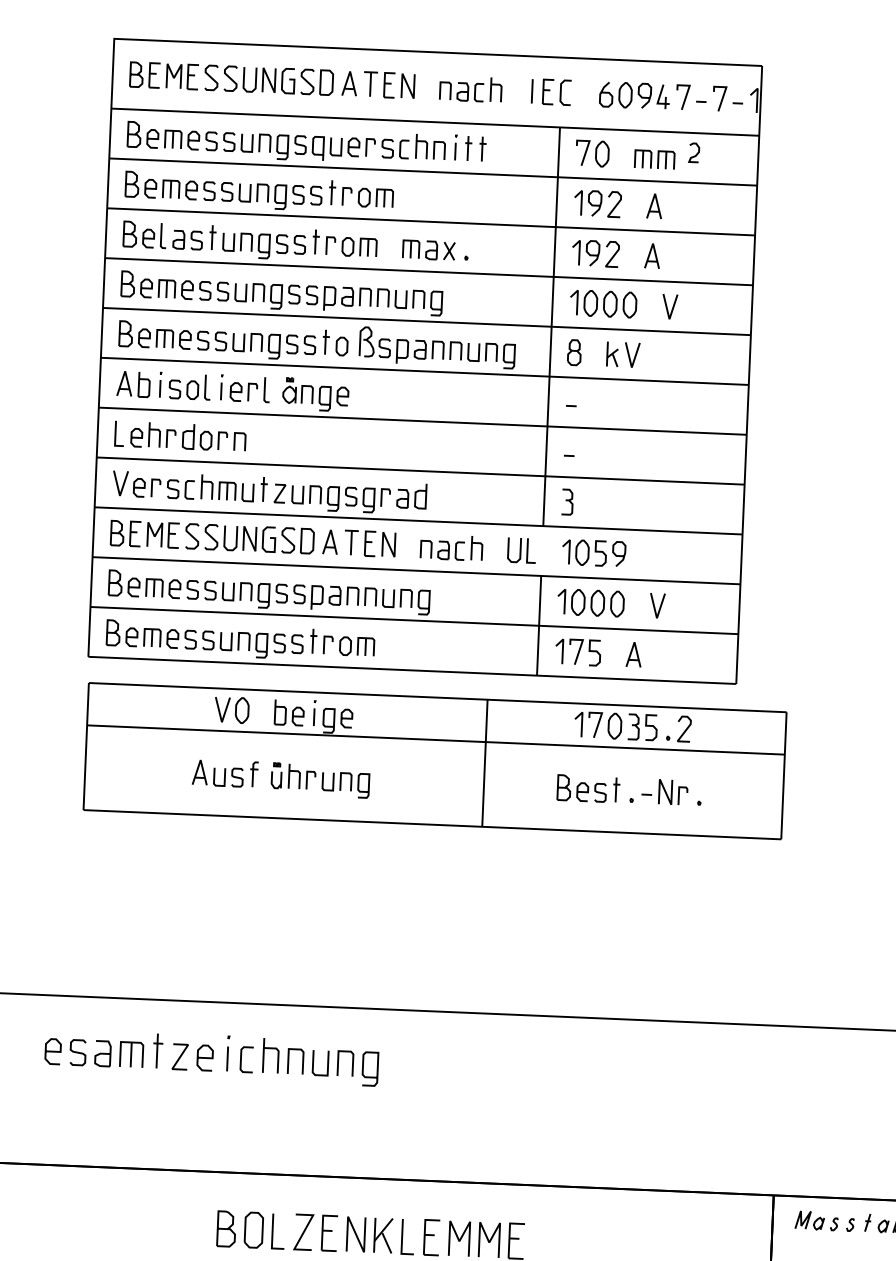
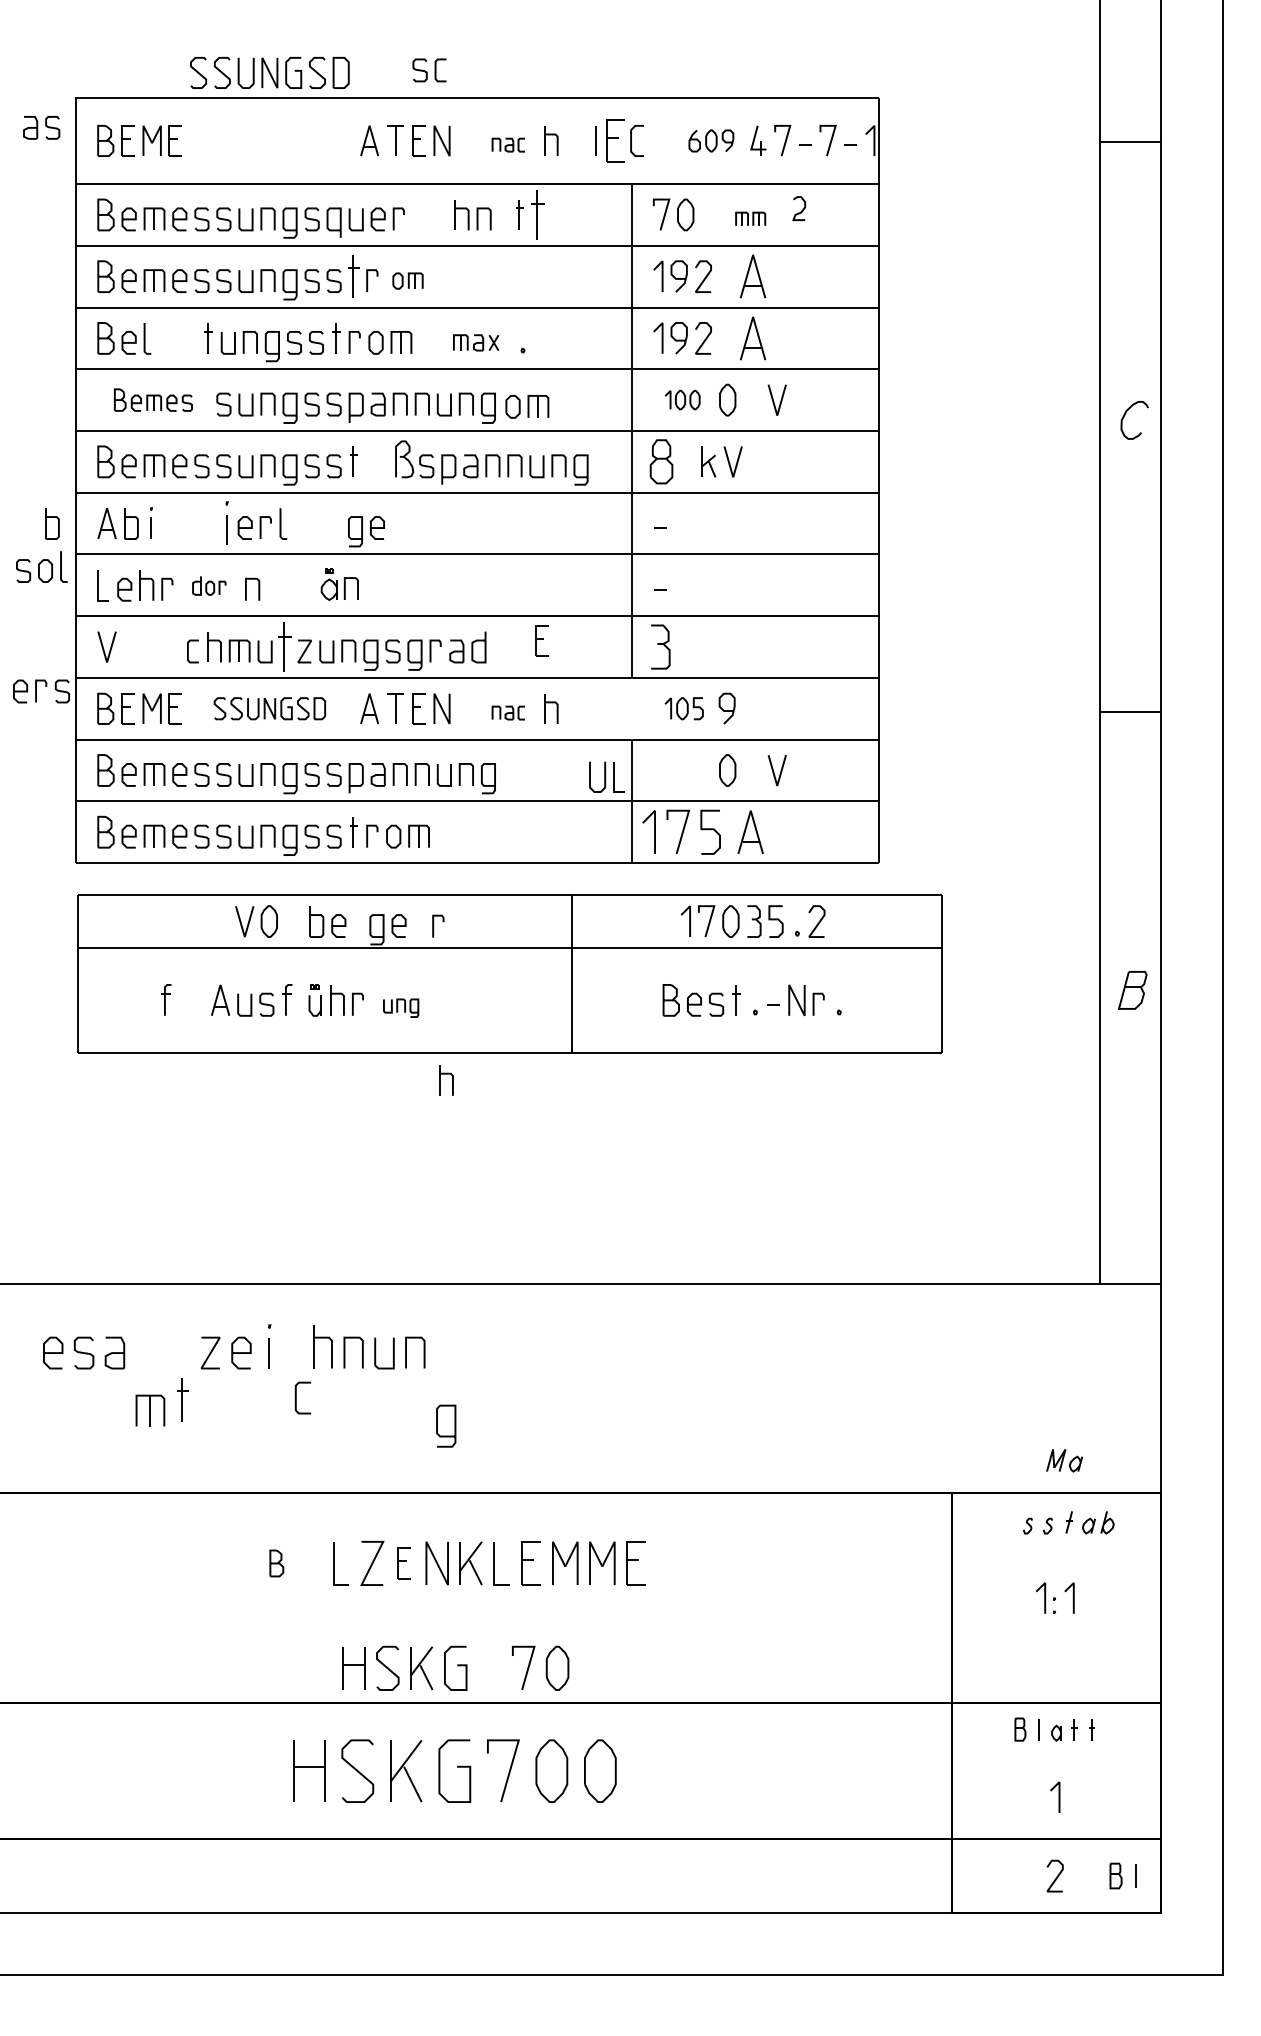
part: (268, 79) -> (269, 72), moved
part: (461, 91) -> (508, 144), size x0.6
part: (548, 91) -> (615, 140), size x1.4
part: (625, 94) -> (711, 140), size x0.7
part: (456, 146) -> (504, 213), removed
part: (482, 148) -> (537, 214), size x1.6
part: (395, 149) -> (429, 70), moved
part: (654, 159) -> (750, 218), size x0.6
part: (332, 192) -> (353, 276), size x1.4
part: (375, 197) -> (407, 280), size x0.7
part: (654, 206) -> (752, 276), size x1.4
part: (187, 239) -> (41, 127), moved
part: (428, 250) -> (475, 342), size x0.7
part: (652, 255) -> (752, 337), size x1.4
part: (166, 285) -> (153, 399), size x0.7
part: (468, 303) -> (527, 406), added
part: (593, 303) -> (682, 399), size x0.6
part: (341, 346) -> (373, 466), removed
part: (574, 352) -> (661, 461), size x1.4
part: (80, 381) -> (52, 523), added
part: (189, 386) -> (41, 566), moved
part: (221, 386) -> (227, 522), size x1.4
part: (297, 390) -> (339, 584), moved
part: (205, 437) -> (209, 585), size x0.6
part: (156, 488) -> (41, 691), moved
part: (263, 488) -> (284, 646), size x1.6
part: (471, 492) -> (541, 640), added
part: (567, 501) -> (660, 646), size x1.4
part: (249, 538) -> (269, 708), size x0.7
part: (442, 549) -> (508, 712), size x0.6
part: (521, 549) -> (606, 776), moved
part: (583, 552) -> (683, 708), size x0.7
part: (580, 602) -> (682, 770), removed
part: (578, 651) -> (681, 831), size x1.4
part: (633, 654) -> (750, 831), size x1.4
part: (314, 712) -> (358, 920), removed
line: (375, 719) -> (434, 925), added
part: (156, 770) -> (166, 999), added
part: (345, 784) -> (400, 1007), size x0.6
part: (379, 844) -> (446, 1080), added
part: (157, 1050) -> (182, 1399), moved
part: (131, 1054) -> (150, 1410), moved
curve: (241, 1059) -> (296, 1397), moved
curve: (377, 1068) -> (454, 1425), moved
part: (809, 1220) -> (1064, 1460), moved
part: (226, 1229) -> (276, 1563), size x0.6
part: (253, 1230) -> (310, 1563), removed
part: (329, 1233) -> (404, 1563), size x0.7

